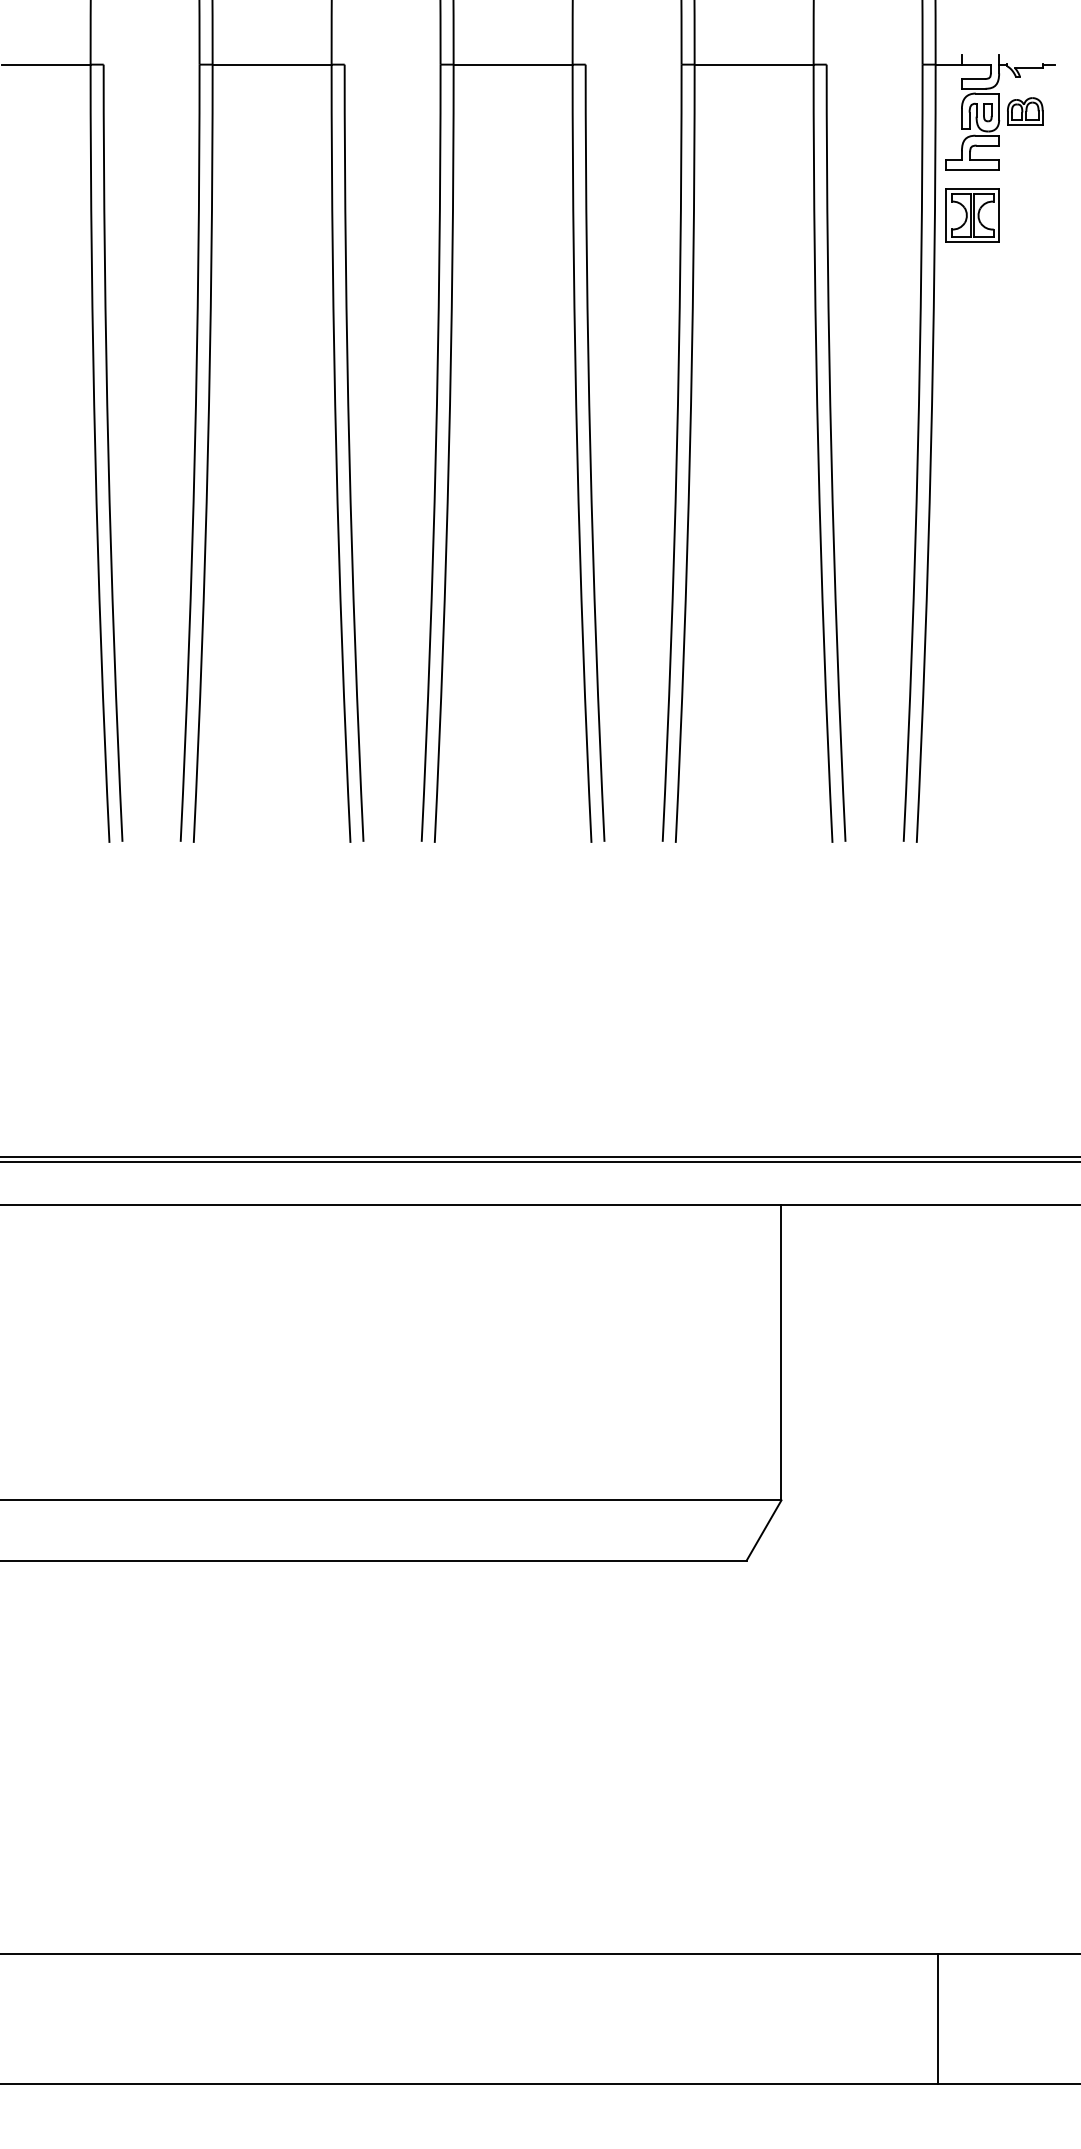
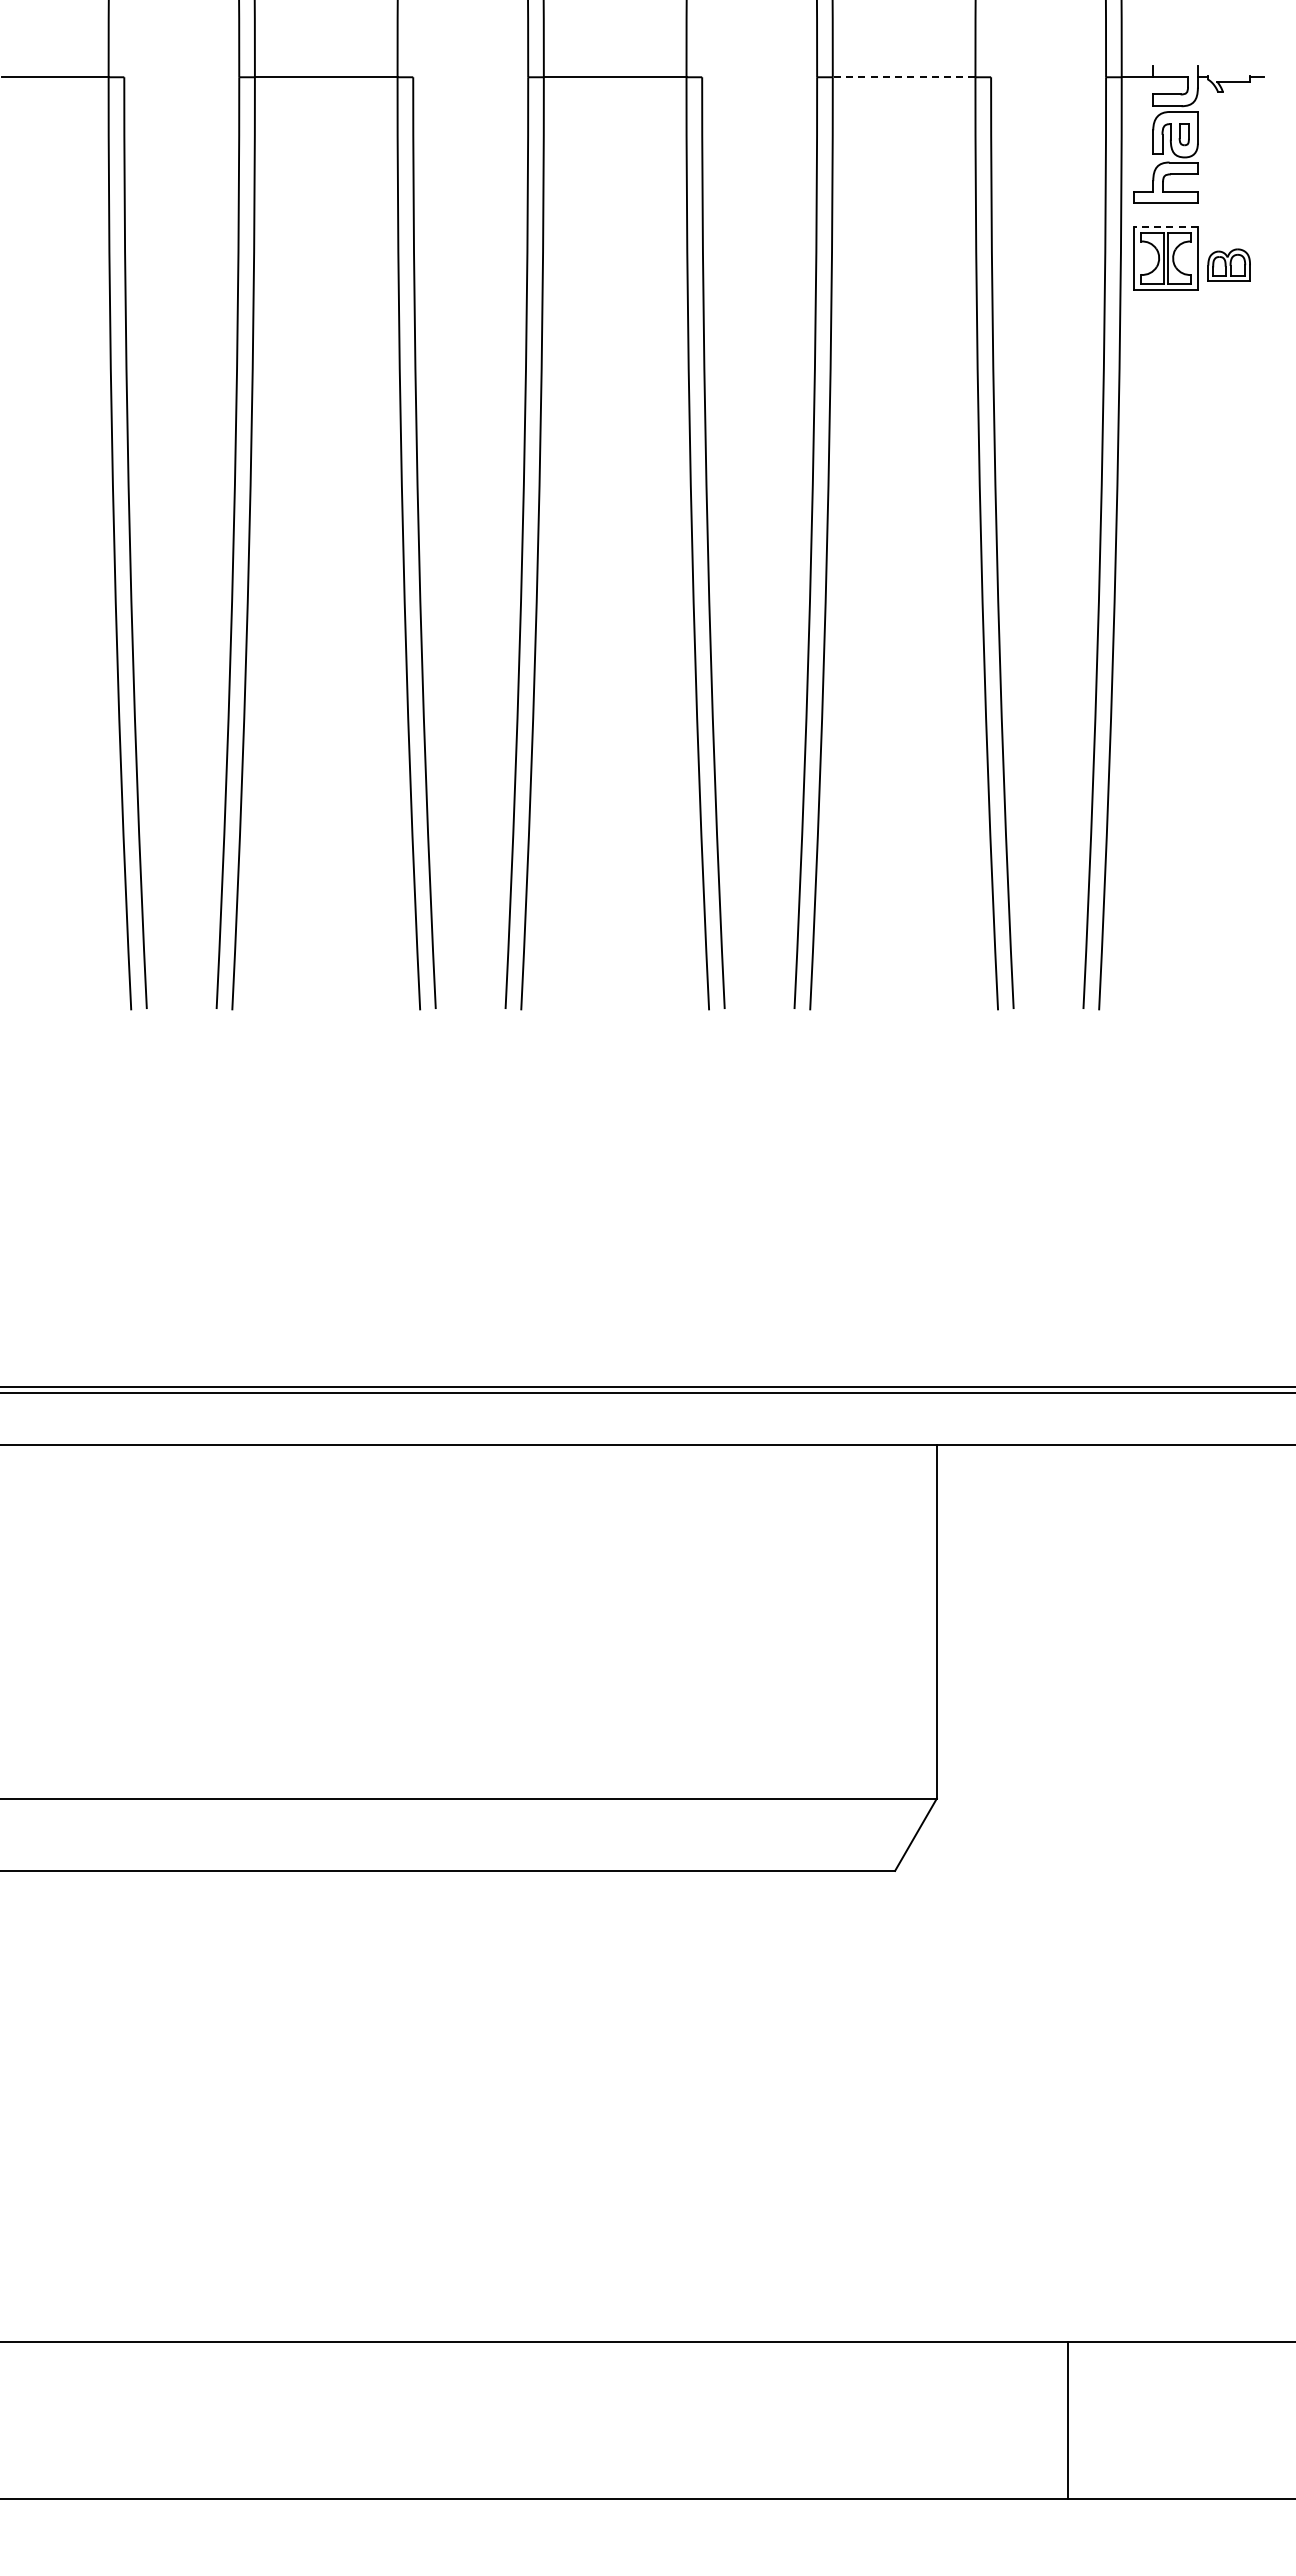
line: (753, 64) -> (903, 77), solid -> dashed
part: (1024, 110) -> (1228, 264), moved
line: (972, 189) -> (1166, 226), solid -> dashed
line: (938, 2019) -> (1068, 2420), moved

